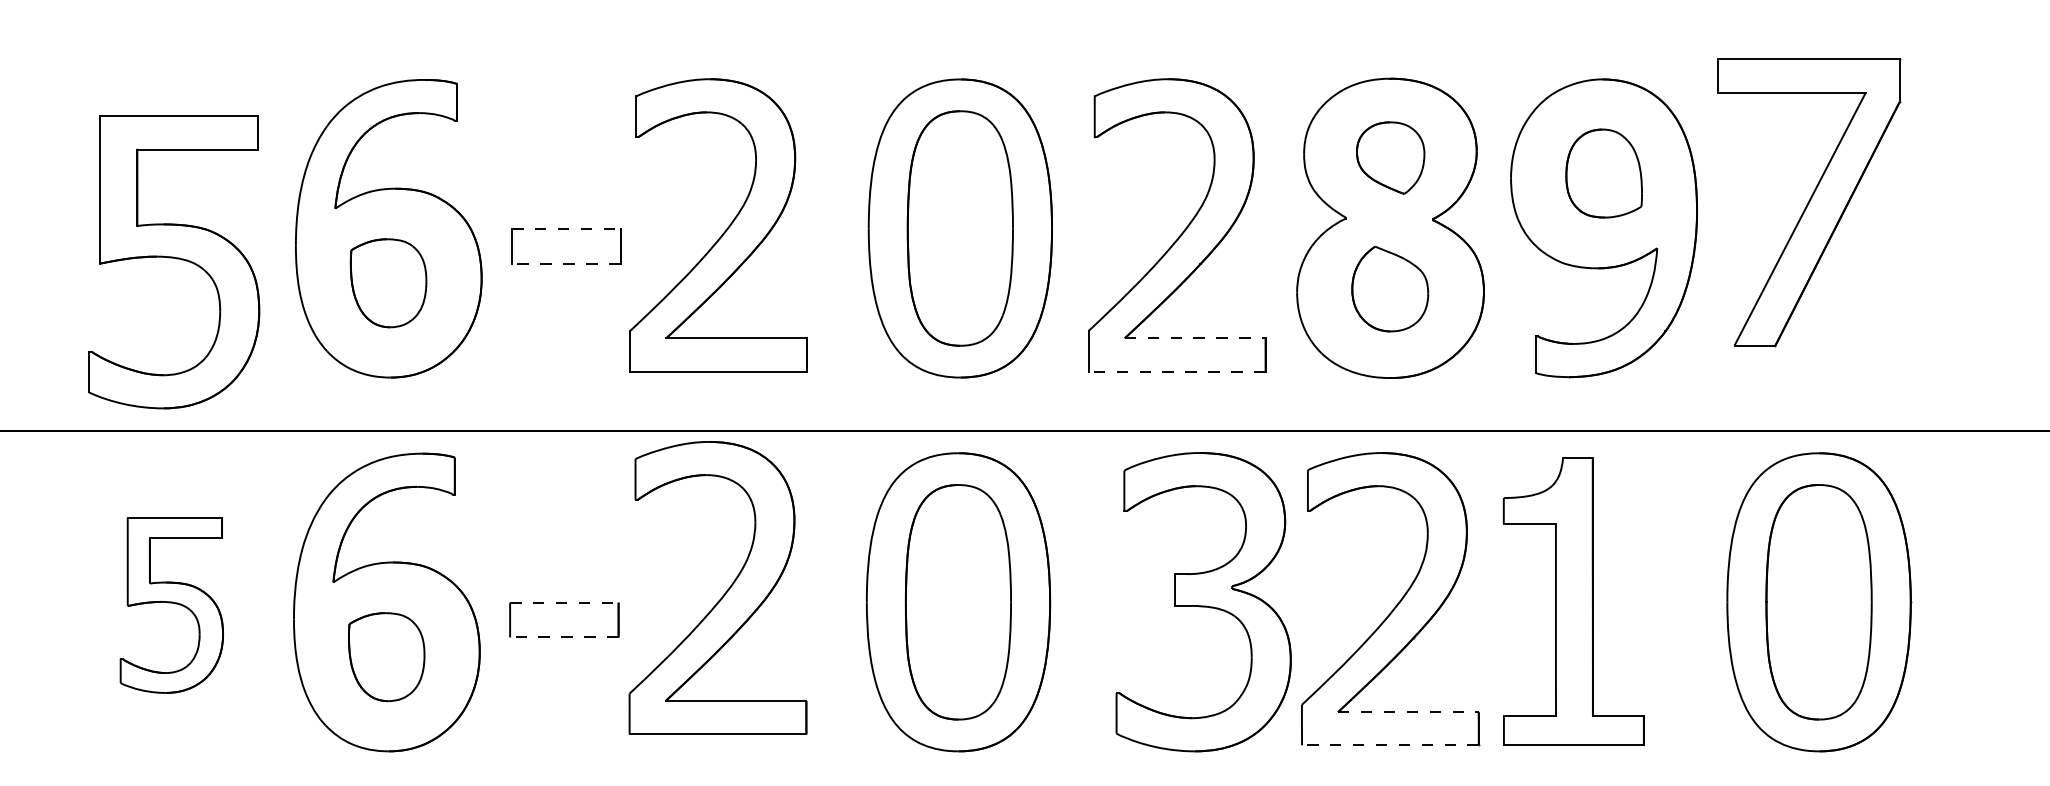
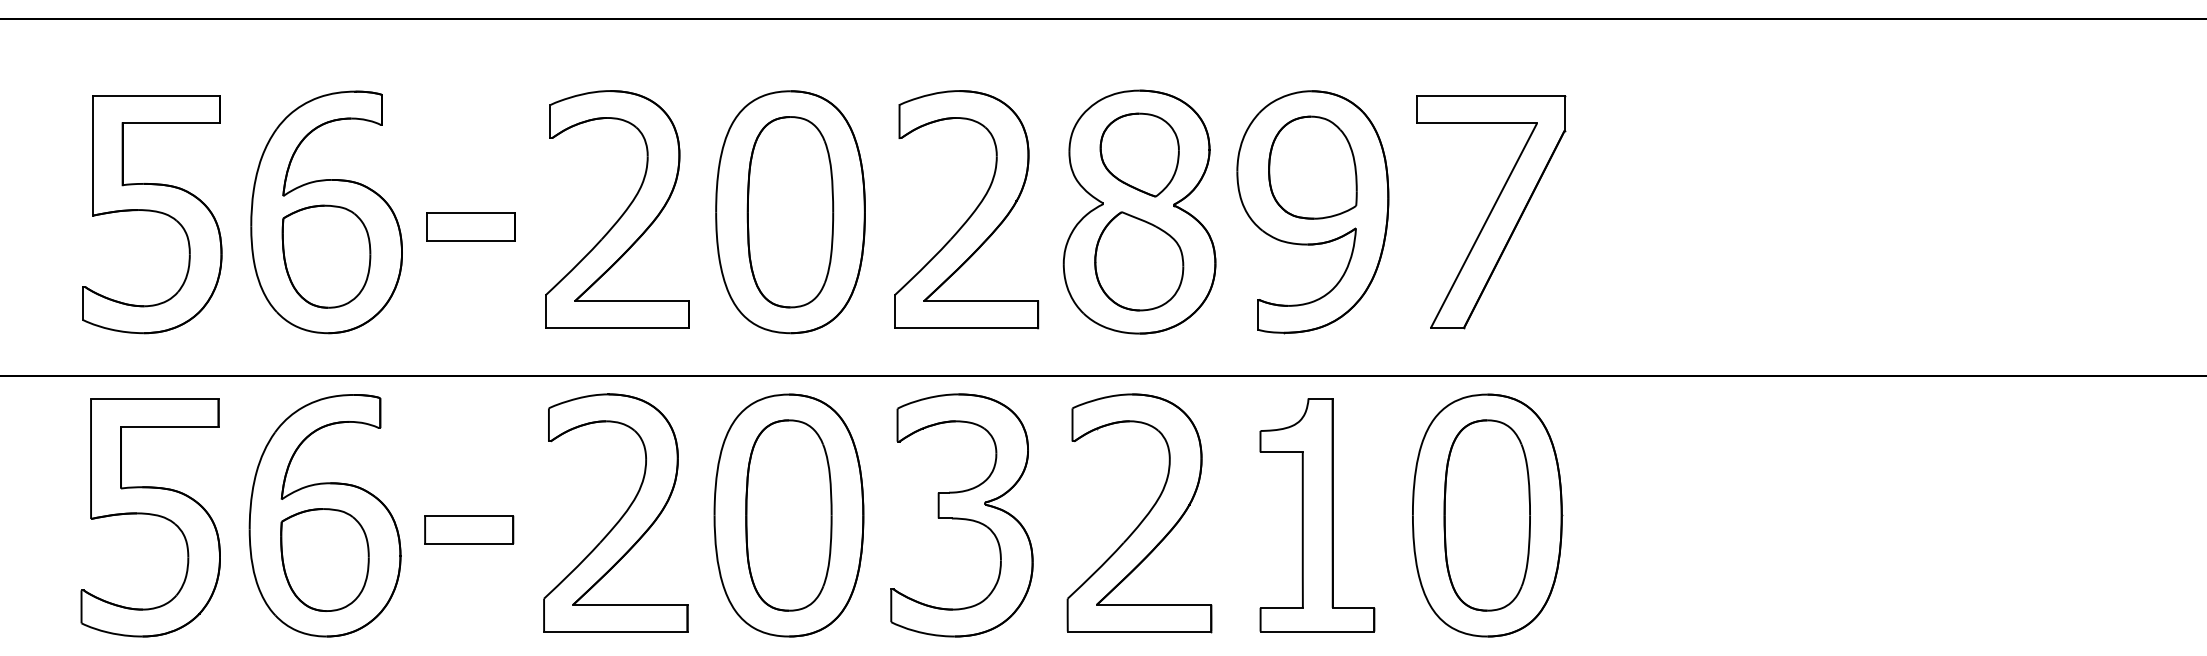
part: (1390, 157) -> (1139, 154), size x1.43
part: (1603, 173) -> (1312, 167), size x1.43
part: (1809, 202) -> (1491, 212), moved
line: (567, 228) -> (471, 212), dashed -> solid
part: (724, 230) -> (622, 213), moved
part: (174, 262) -> (152, 214), moved
line: (566, 263) -> (470, 240), dashed -> solid
part: (388, 283) -> (326, 256), size x1.43
part: (1390, 289) -> (1139, 261), size x1.43
line: (1195, 338) -> (981, 301), dashed -> solid
line: (1177, 371) -> (966, 328), dashed -> solid
part: (723, 593) -> (620, 517), moved
line: (564, 602) -> (469, 515), dashed -> solid
part: (1203, 602) -> (961, 515), moved
part: (1574, 602) -> (1317, 515), moved
part: (171, 604) -> (150, 517), size x1.67
line: (563, 637) -> (468, 544), dashed -> solid
part: (386, 656) -> (324, 559), size x1.43
line: (1408, 711) -> (1154, 604), dashed -> solid
line: (1390, 745) -> (1139, 631), dashed -> solid

